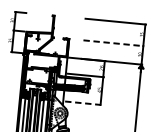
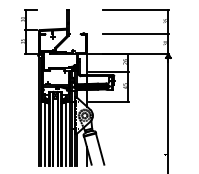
line: (114, 43) -> (136, 33), dashed -> solid
line: (82, 103) -> (108, 102), dashed -> solid

